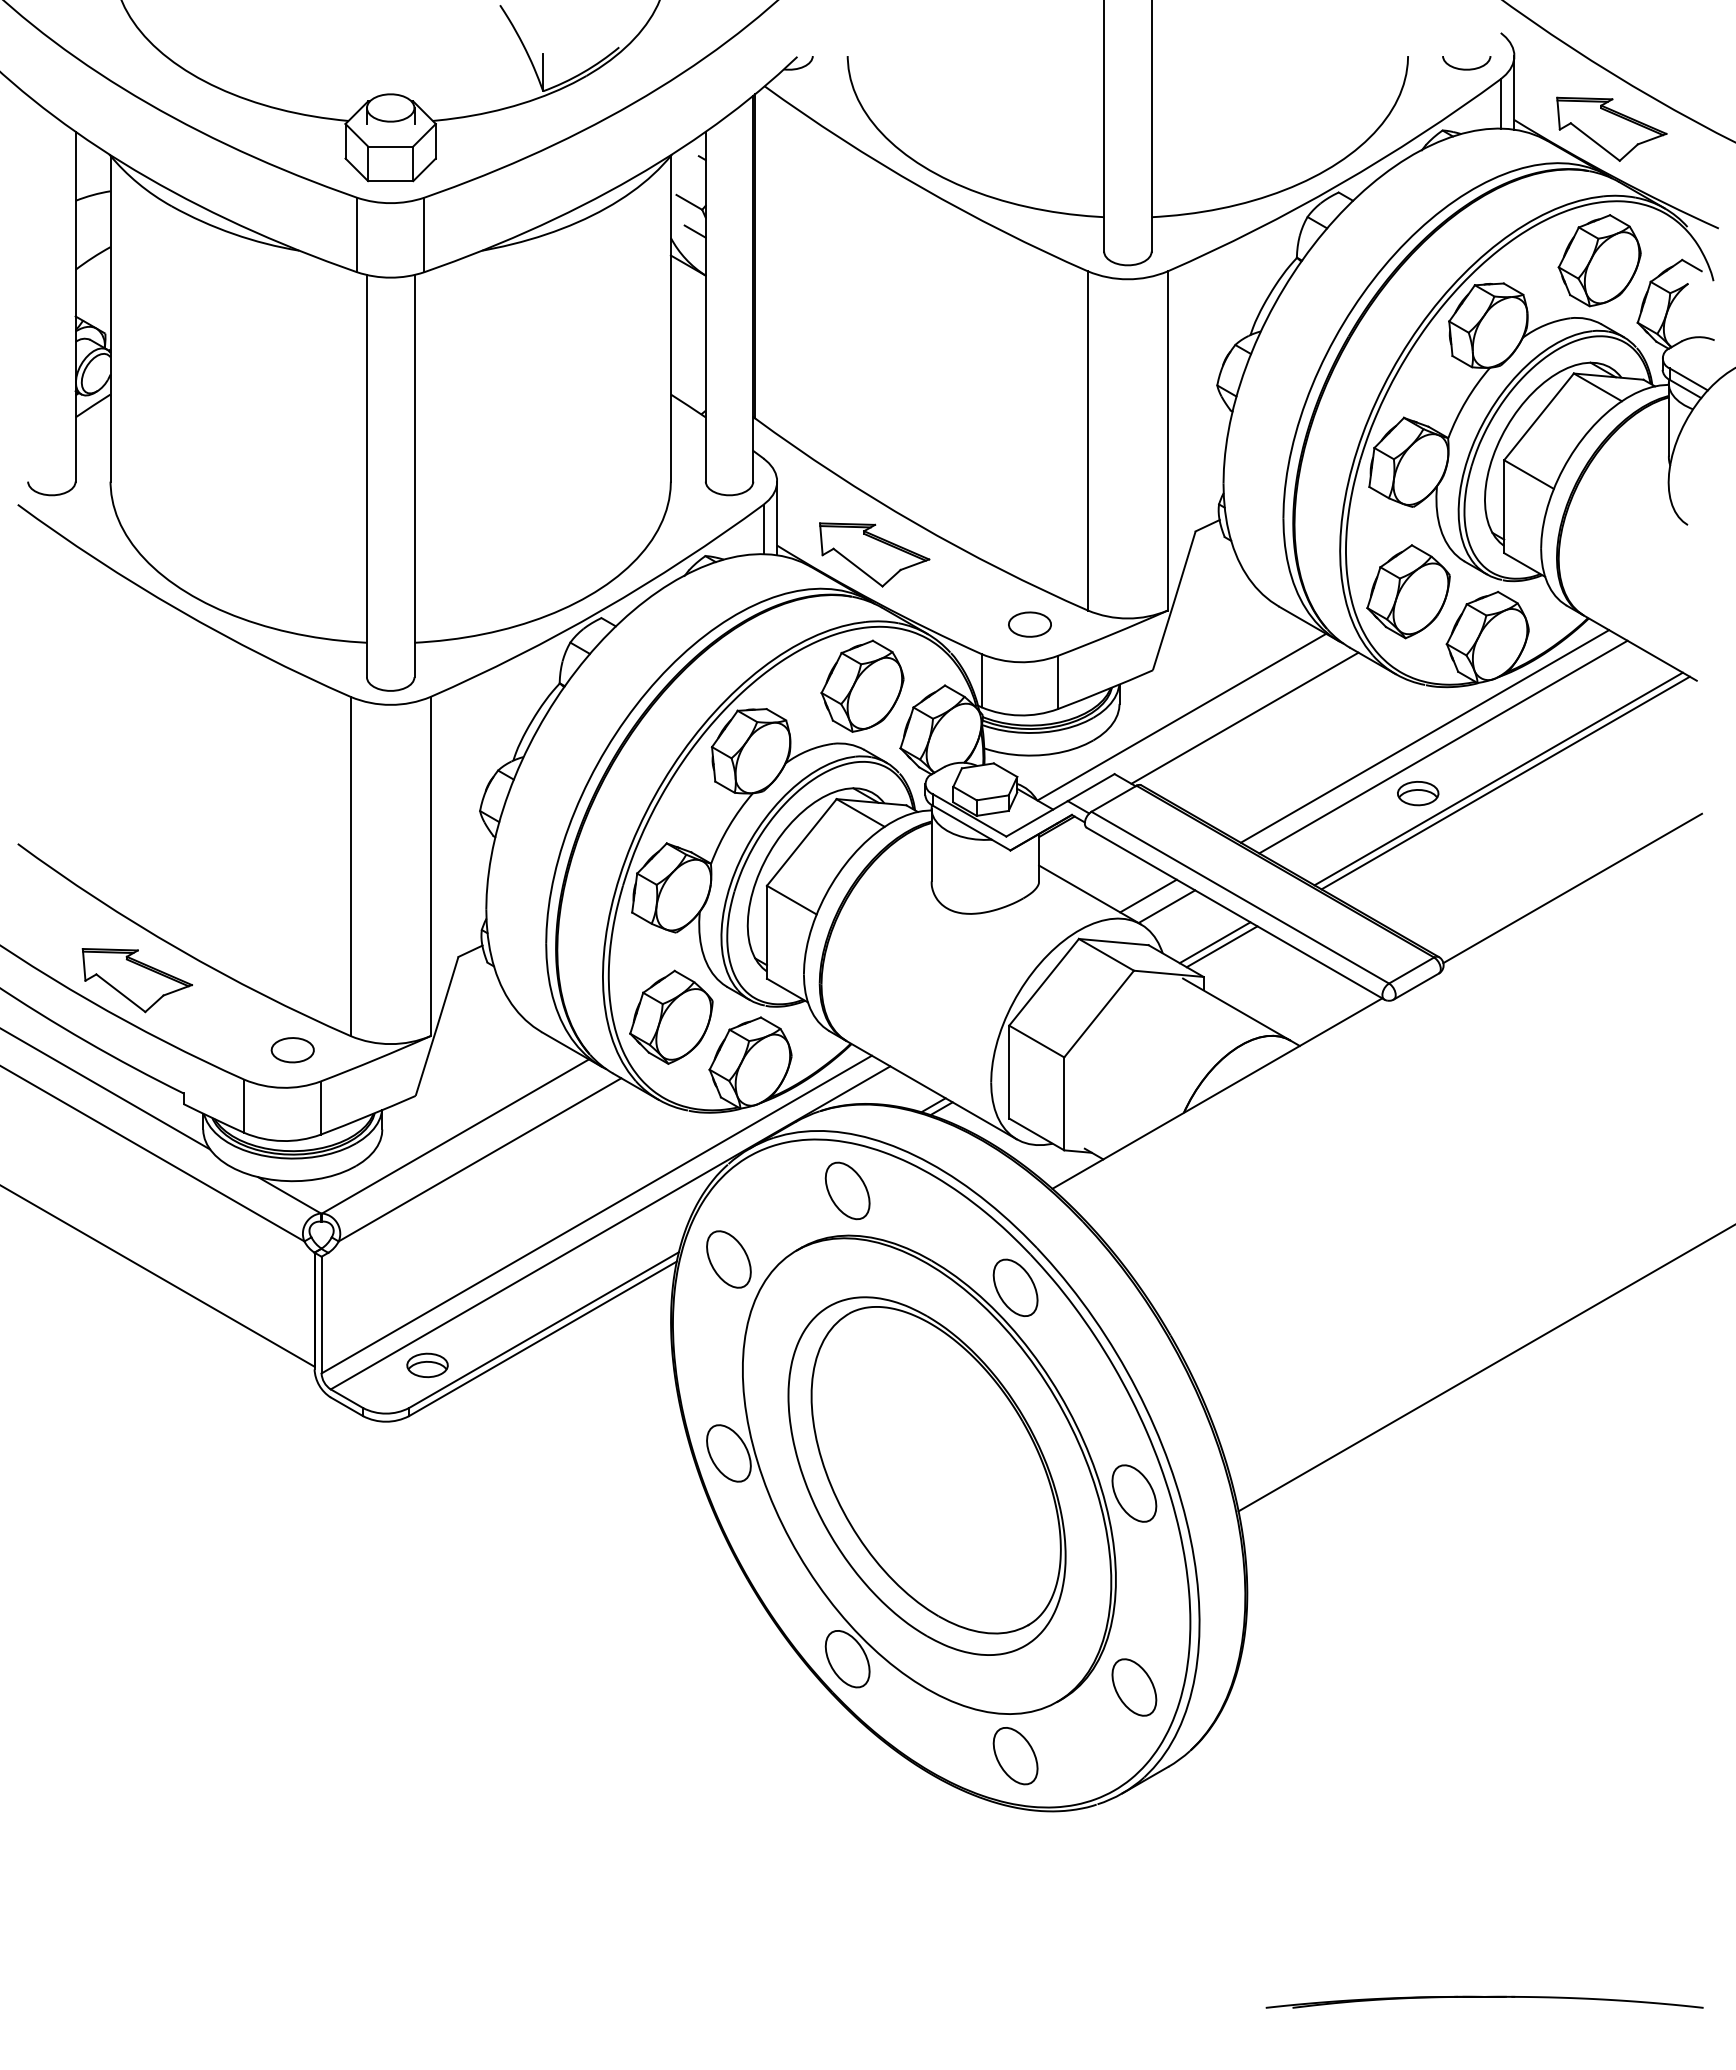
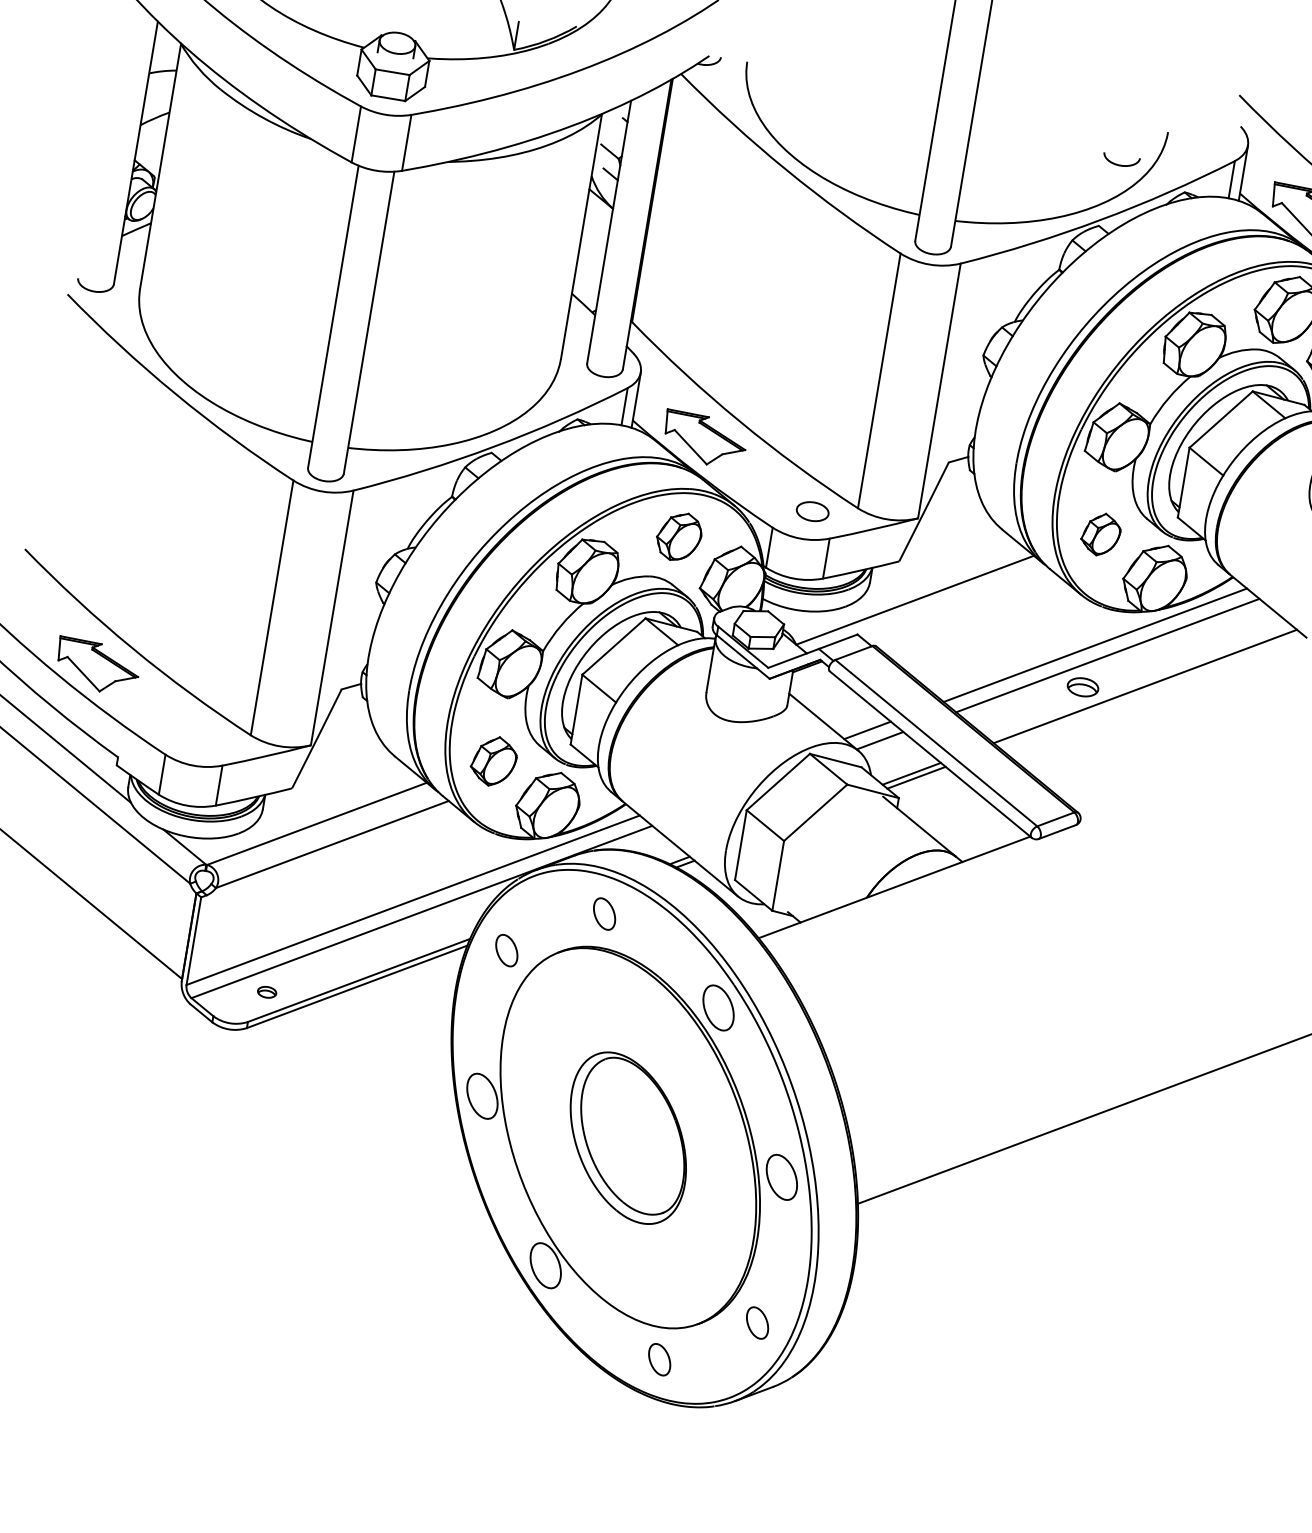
curve: (1466, 68) -> (1120, 164), moved
part: (1408, 591) -> (1101, 534), size x0.6
part: (862, 685) -> (679, 536), size x0.7
line: (1244, 717) -> (962, 608), removed
line: (1505, 782) -> (1150, 689), removed
line: (1572, 888) -> (1187, 778), removed
part: (671, 1016) -> (494, 760), size x0.7
part: (292, 1050) -> (205, 738), removed
part: (847, 1190) -> (604, 913), size x0.7
part: (728, 1259) -> (506, 950), size x0.7
part: (427, 1365) -> (267, 992), size x0.6
part: (926, 1475) -> (628, 1137), size x0.6
part: (1134, 1687) -> (757, 1323), size x0.7
part: (1015, 1756) -> (659, 1359), size x0.7

